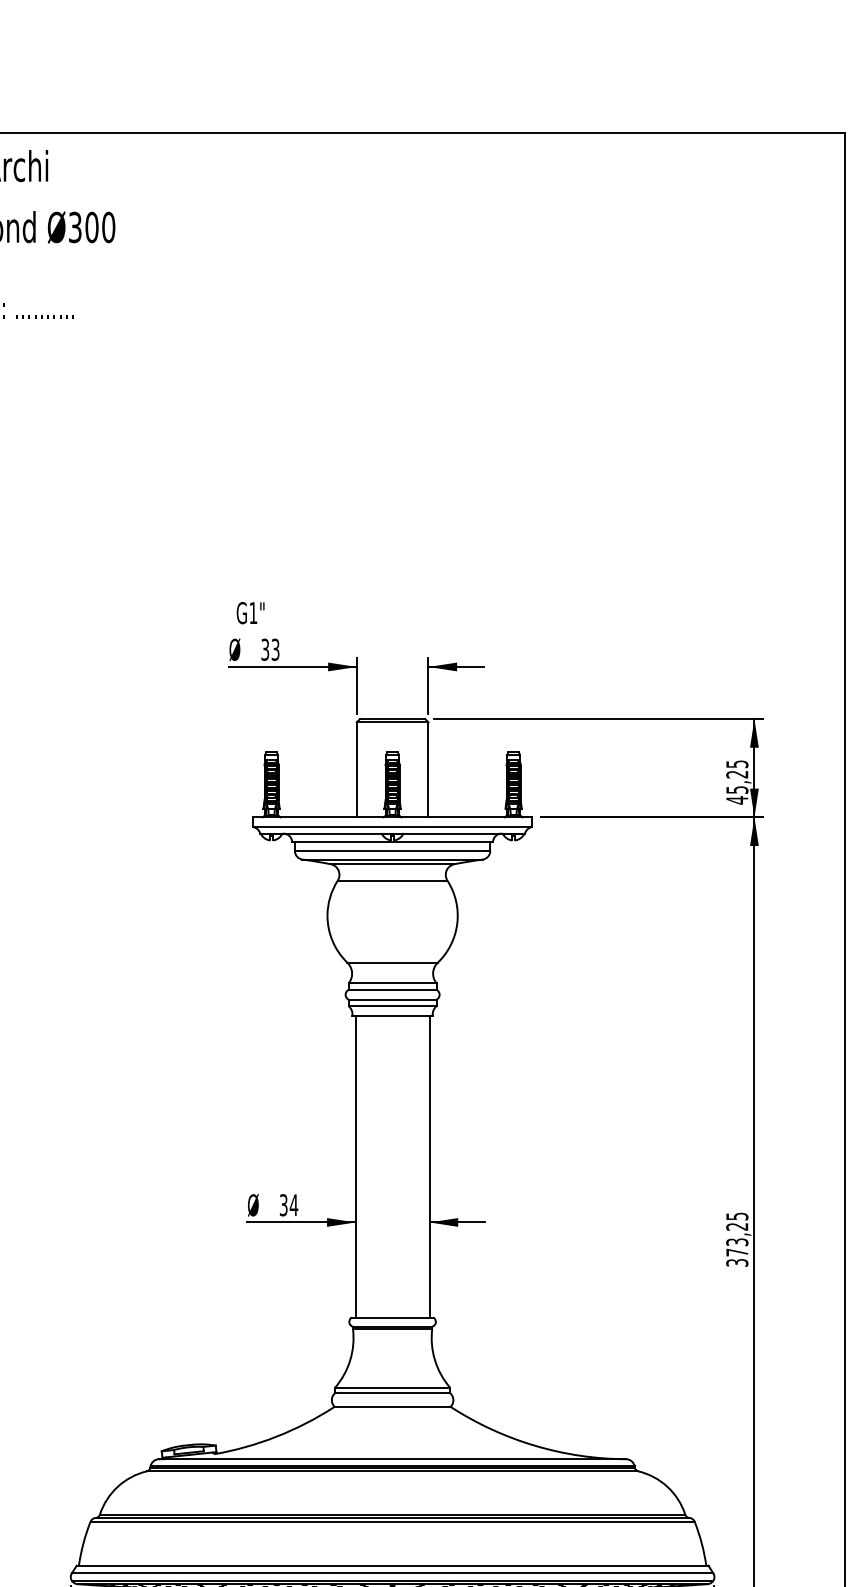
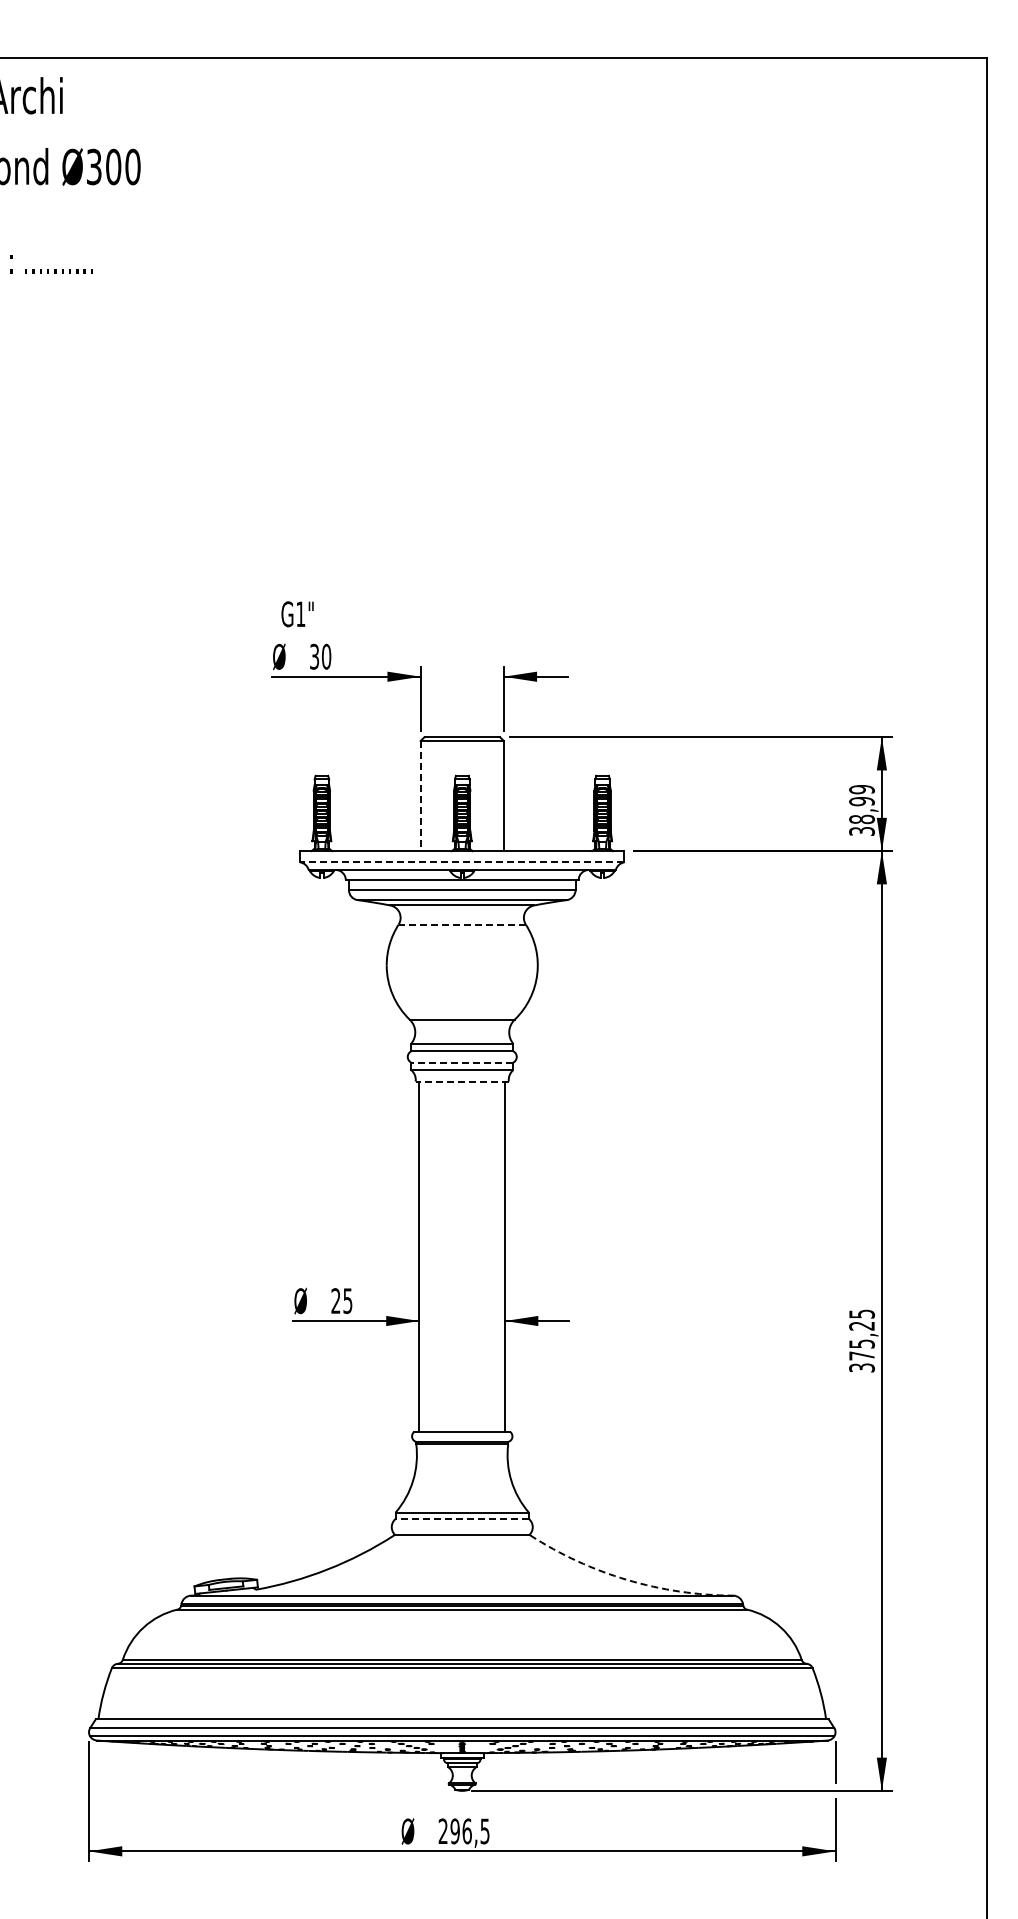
text: (275, 649) -> (326, 656), 33 -> 30
line: (356, 770) -> (420, 796), solid -> dashed
text: (736, 782) -> (861, 810), 45,25 -> 38,99
line: (391, 827) -> (461, 862), solid -> dashed
line: (392, 880) -> (462, 924), solid -> dashed
line: (392, 999) -> (462, 1062), solid -> dashed
line: (392, 1015) -> (462, 1081), solid -> dashed
text: (288, 1205) -> (341, 1301), 34 -> 25
text: (736, 1241) -> (861, 1343), 373,25 -> 375,25
line: (392, 1393) -> (462, 1519), solid -> dashed
arc: (535, 1445) -> (627, 1579), solid -> dashed

